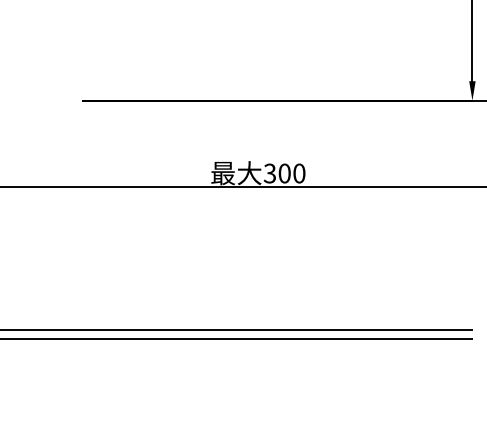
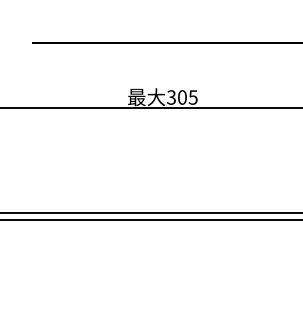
text: (299, 173) -> (193, 97), 300 -> 305

